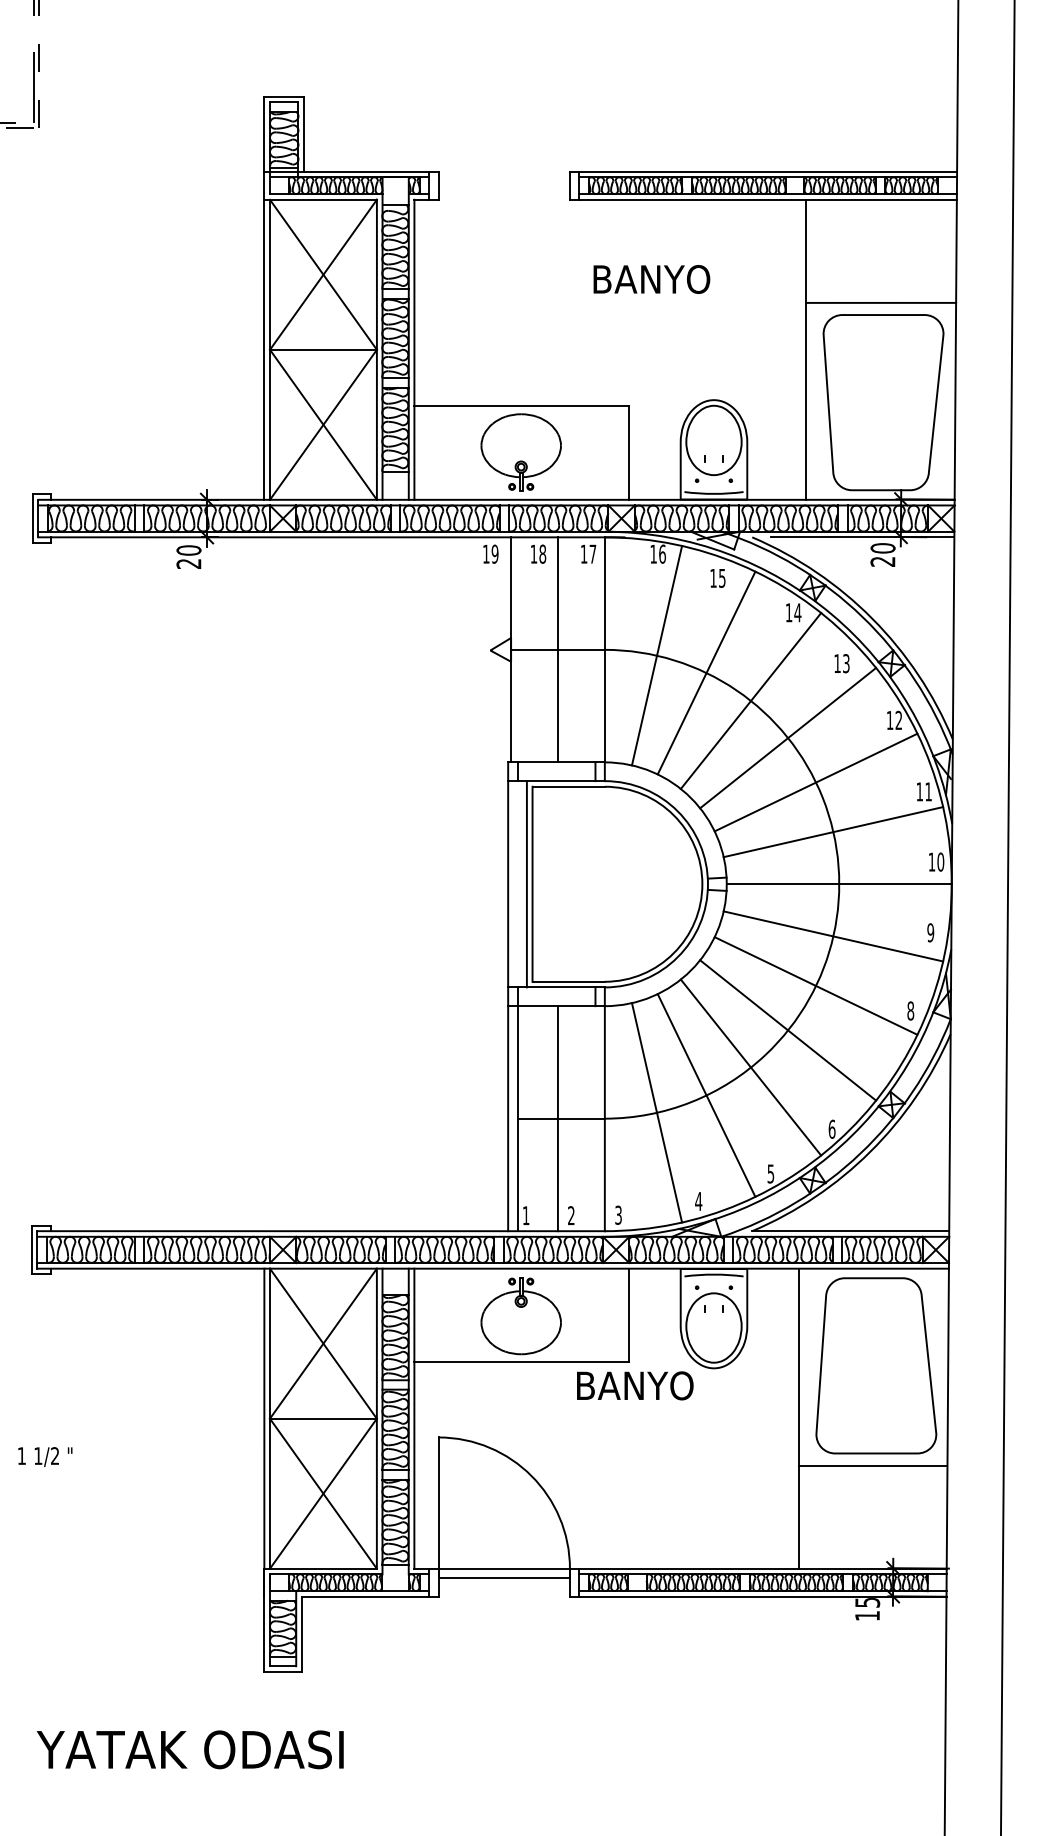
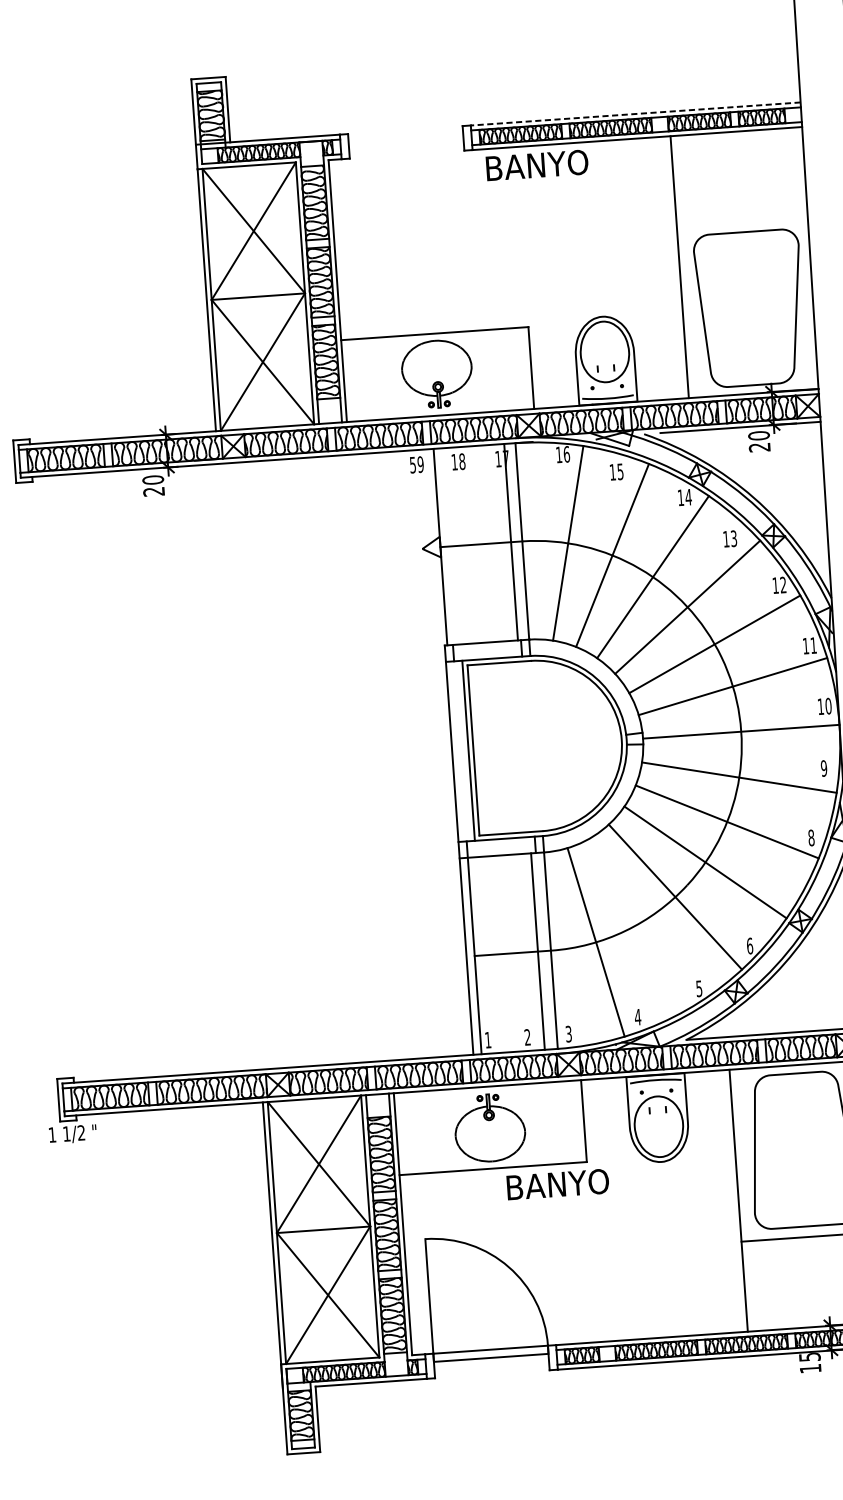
line: (768, 171) -> (635, 113), solid -> dashed
text: (651, 279) -> (536, 165), moved
line: (881, 302) -> (742, 221), removed
text: (486, 553) -> (413, 464), 19 -> 59
line: (557, 649) -> (510, 541), moved
line: (706, 1095) -> (638, 924), removed
line: (557, 1118) -> (537, 951), moved
text: (635, 1385) -> (558, 1184), moved
text: (45, 1456) -> (73, 1133), moved

